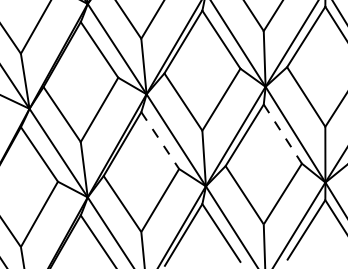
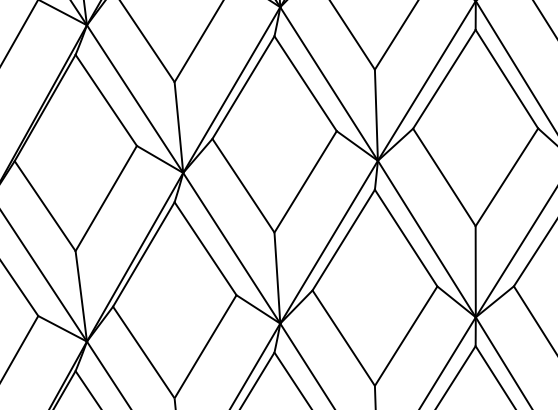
line: (283, 134) -> (407, 238), dashed -> solid
line: (160, 141) -> (205, 250), dashed -> solid

